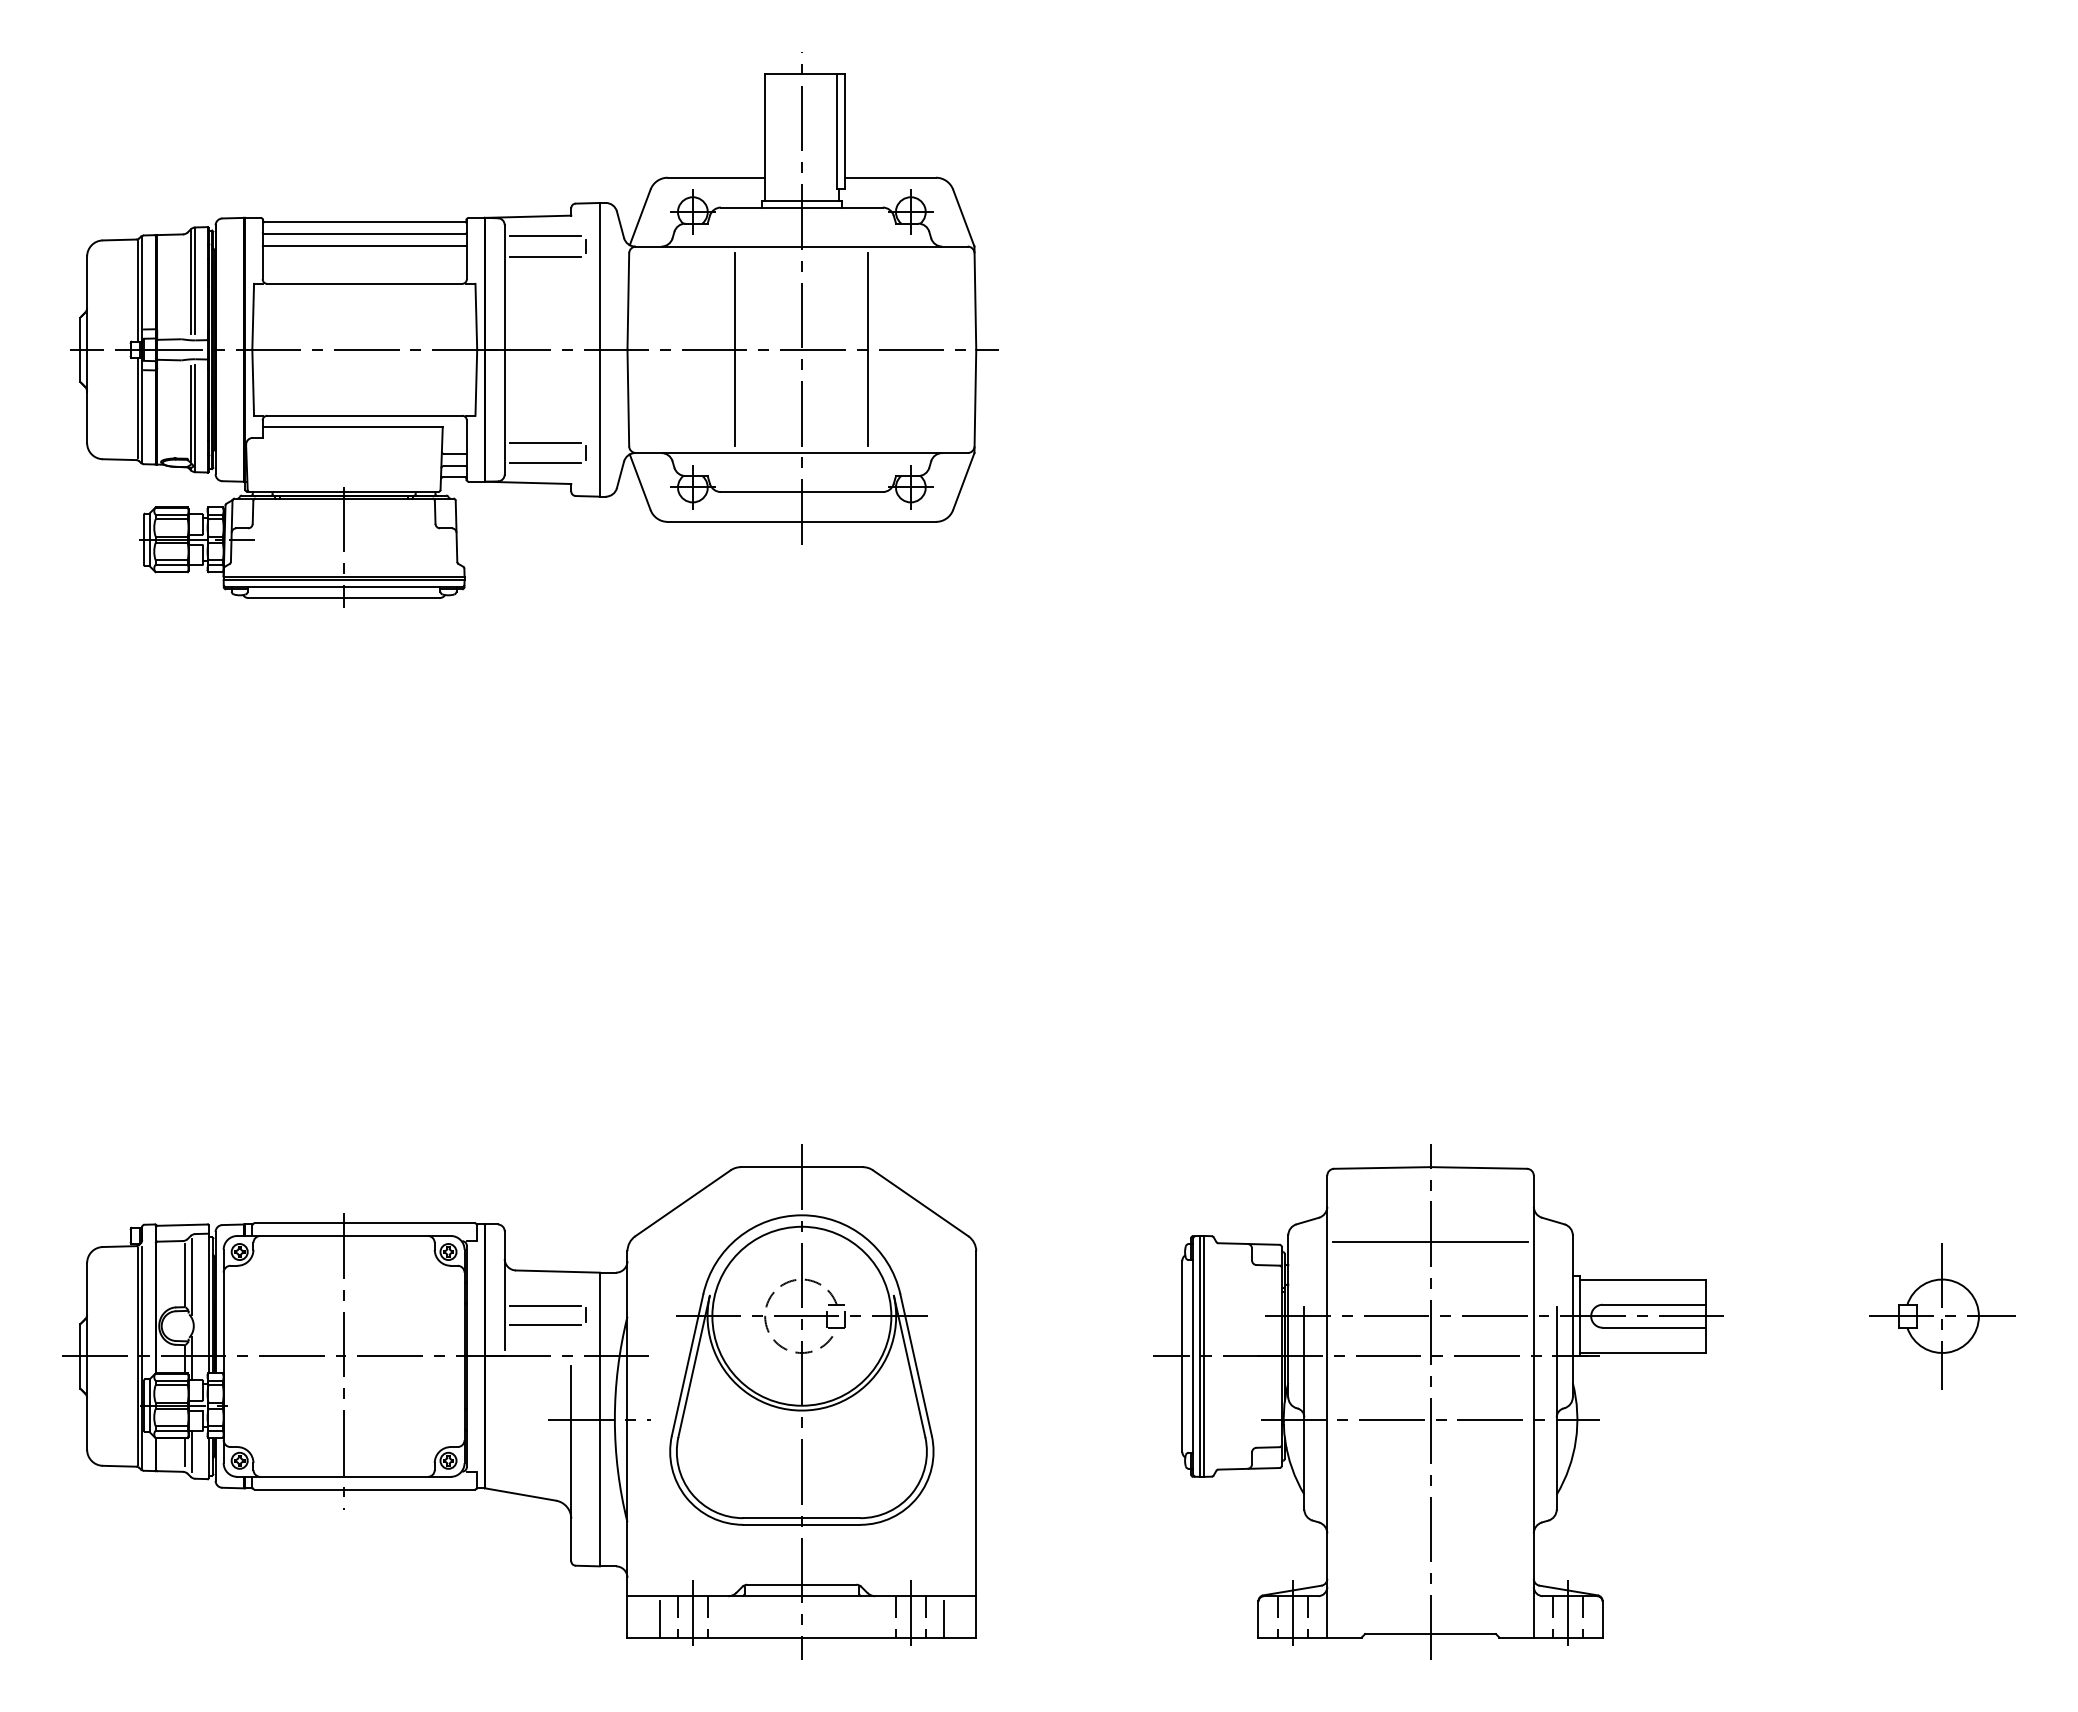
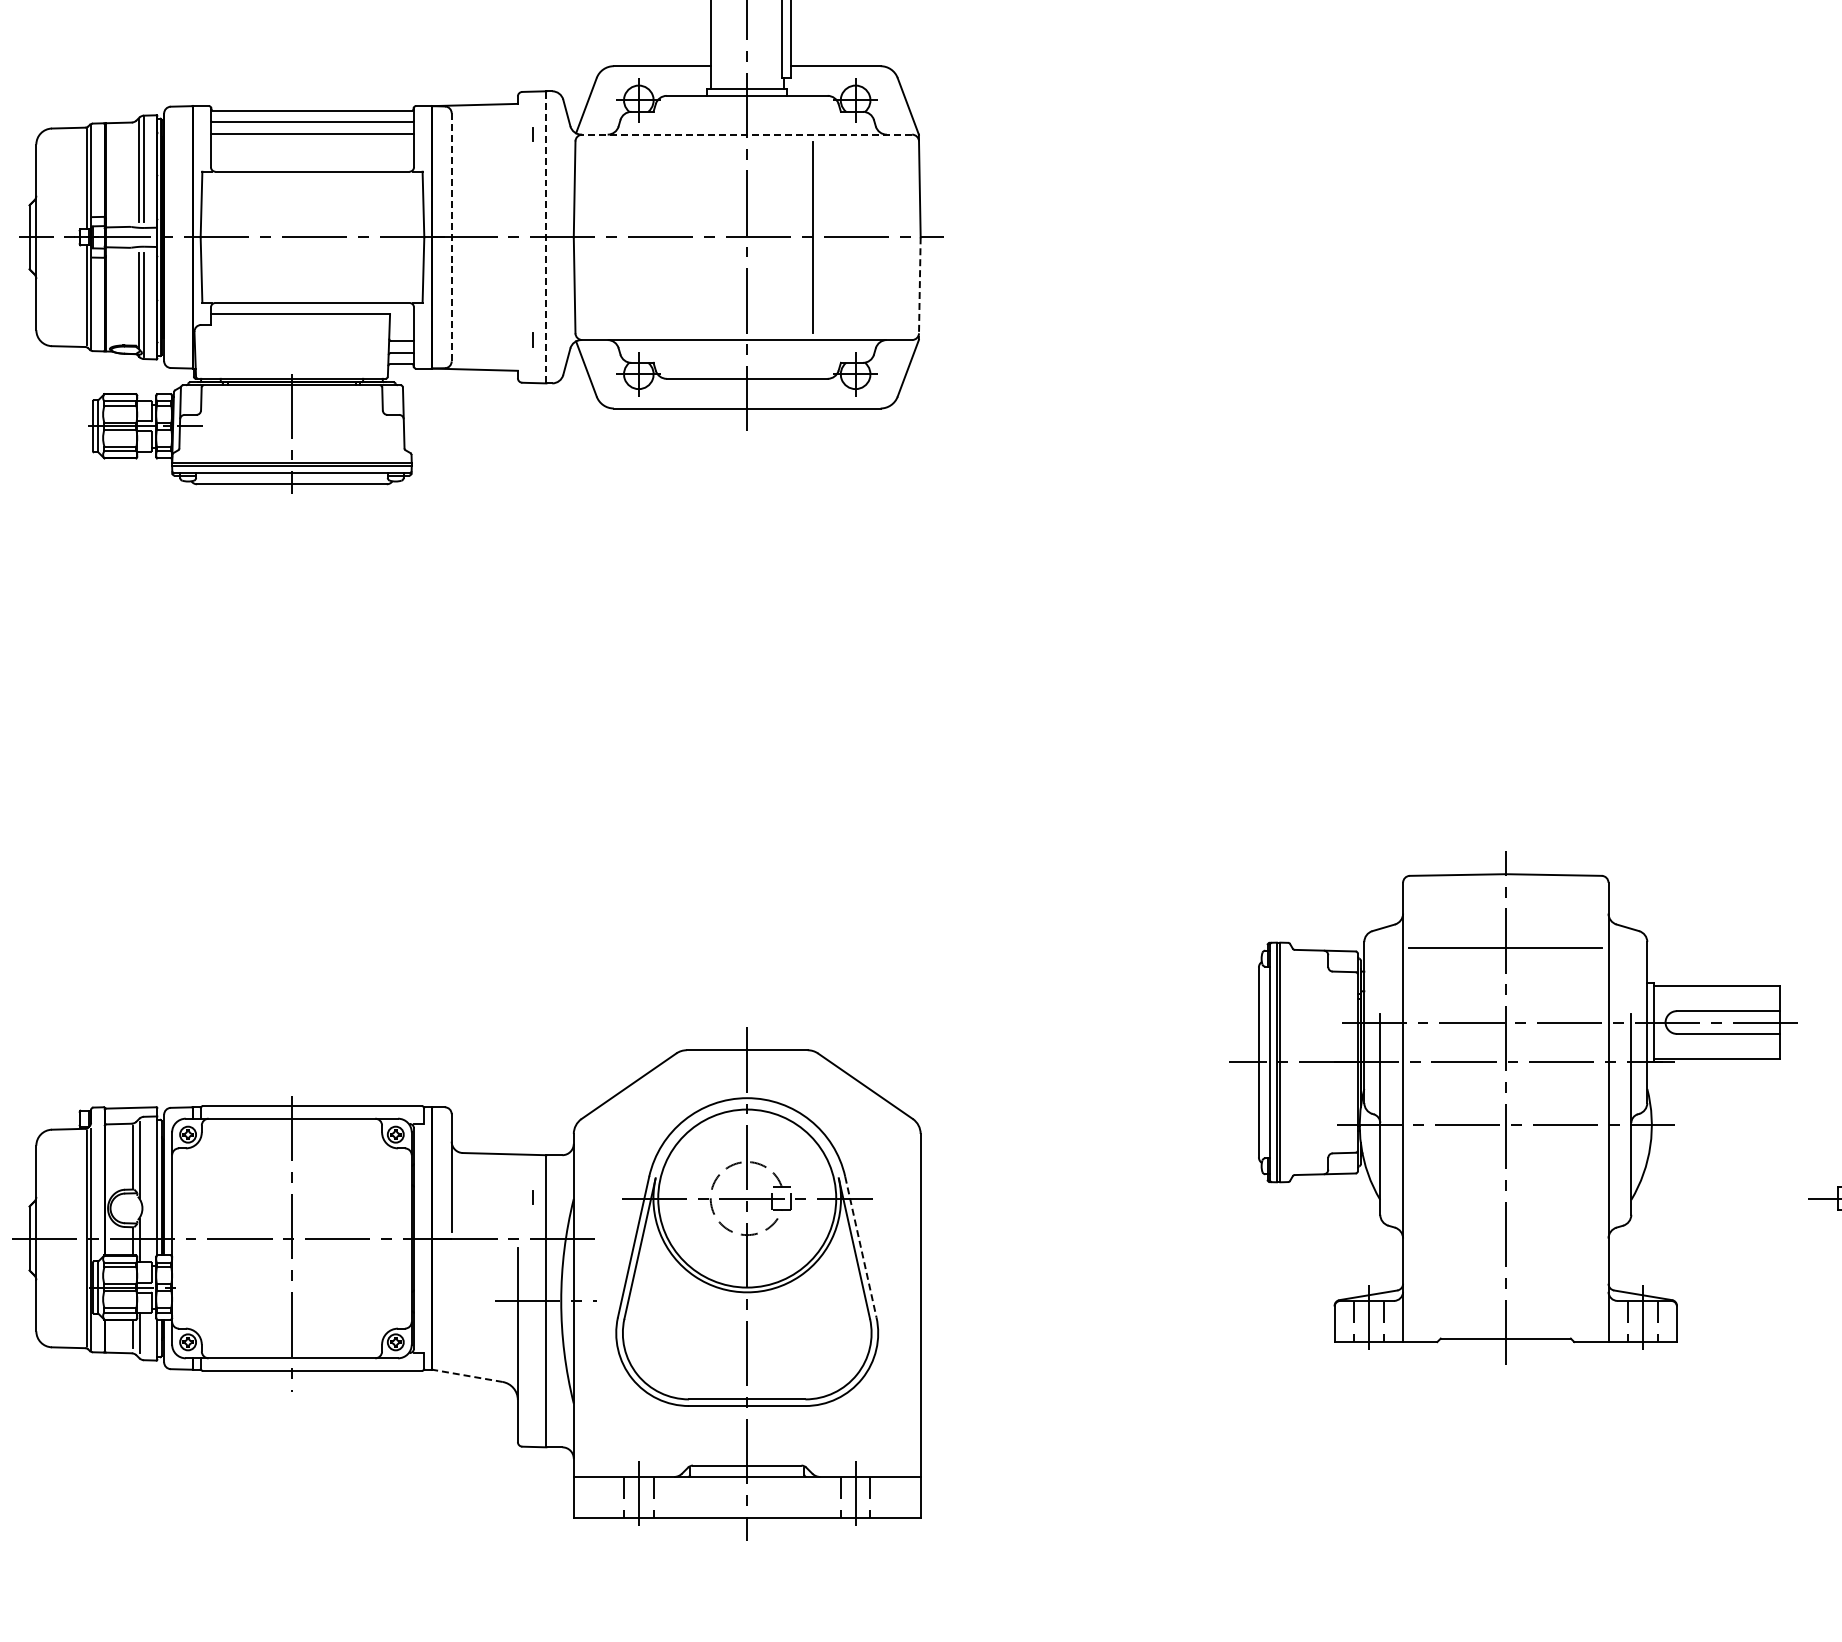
line: (545, 236) -> (492, 124), removed
line: (800, 246) -> (745, 134), solid -> dashed
line: (545, 256) -> (492, 144), removed
line: (504, 349) -> (451, 237), solid -> dashed
line: (599, 349) -> (545, 237), solid -> dashed
line: (735, 349) -> (681, 237), removed
line: (975, 401) -> (919, 288), solid -> dashed
line: (545, 442) -> (492, 329), removed
line: (545, 463) -> (492, 350), removed
line: (545, 1306) -> (492, 1188), removed
line: (545, 1325) -> (492, 1207), removed
line: (916, 1365) -> (861, 1247), solid -> dashed
part: (1438, 1401) -> (1513, 1107), moved
line: (520, 1494) -> (467, 1375), solid -> dashed
line: (659, 1618) -> (605, 1499), removed
line: (944, 1618) -> (889, 1499), removed

